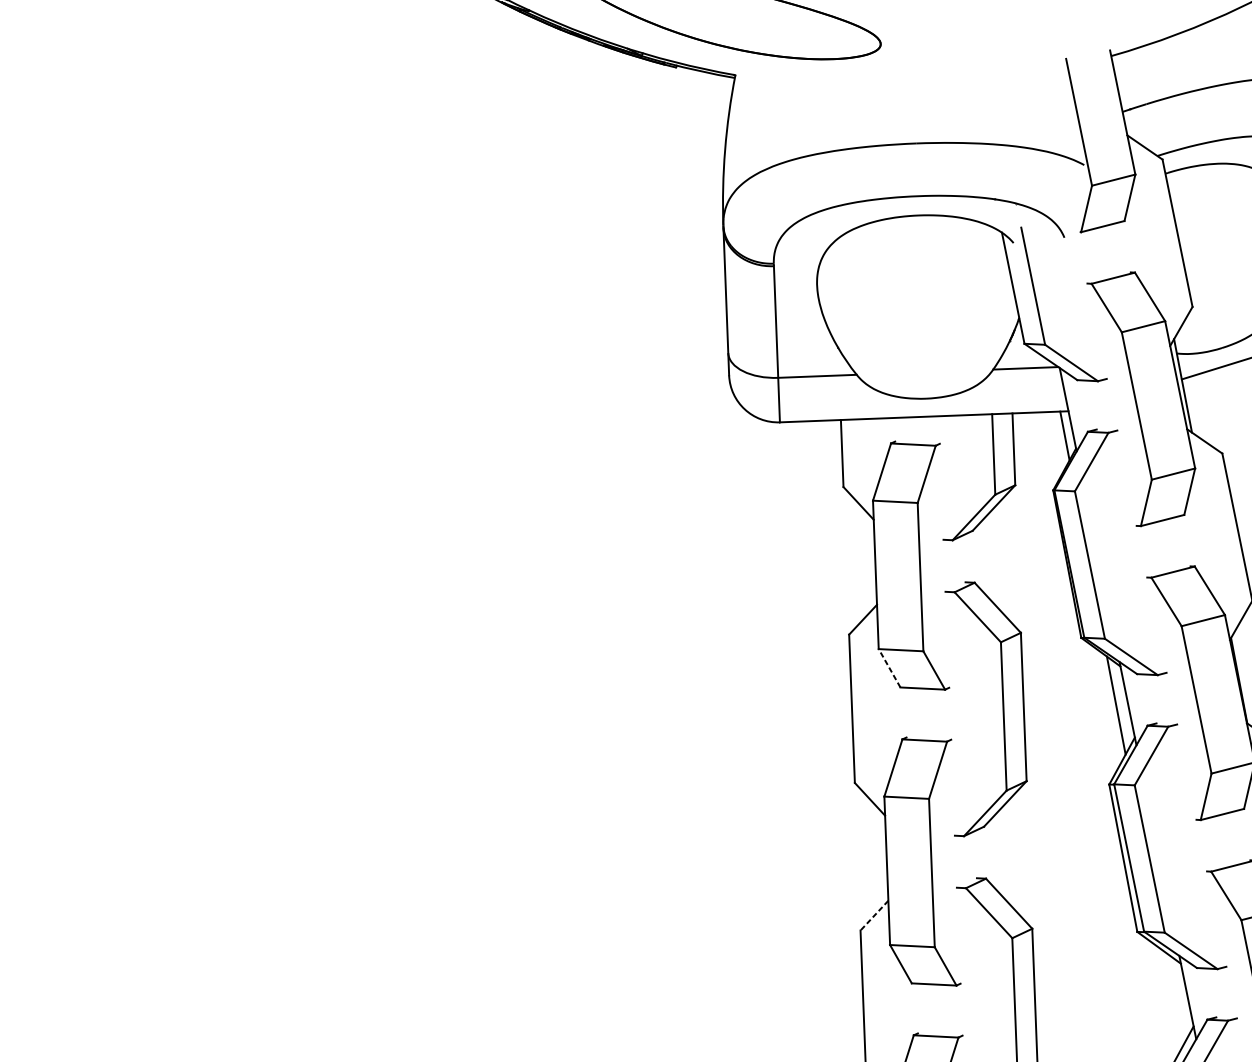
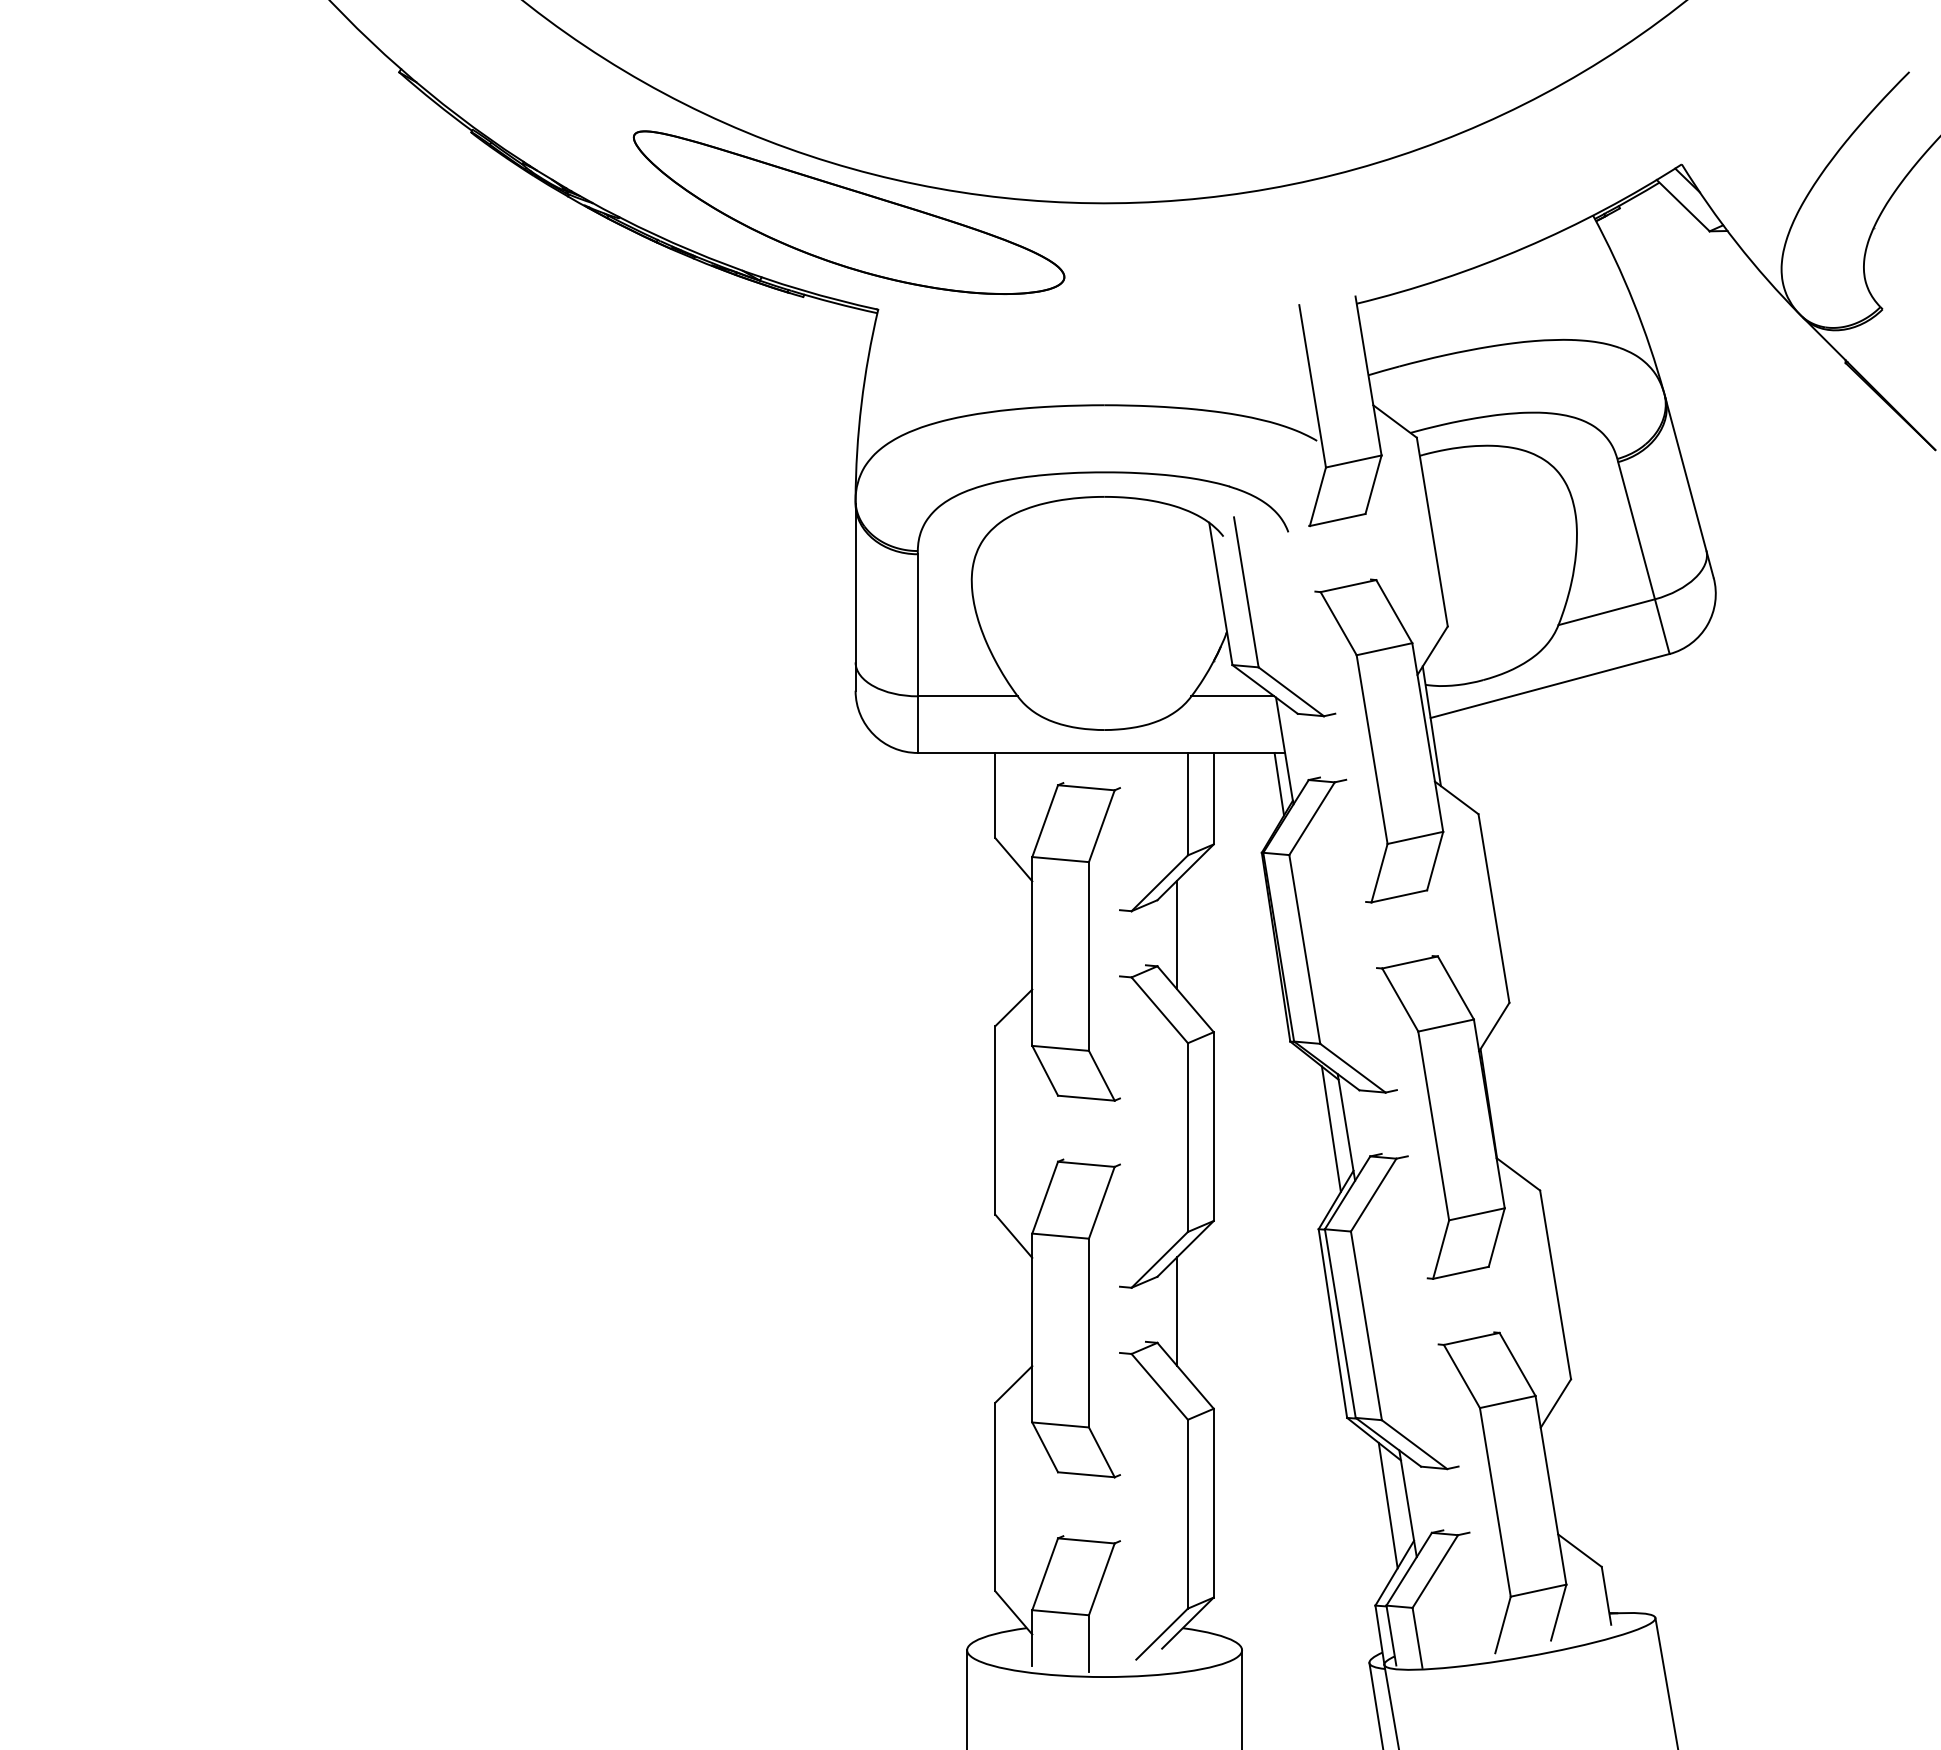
line: (988, 557) -> (1176, 934), added
line: (889, 668) -> (1044, 1070), dashed -> solid
line: (1000, 853) -> (1176, 1311), added
line: (874, 915) -> (1013, 1384), dashed -> solid
line: (1171, 999) -> (1387, 1505), added

